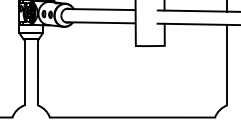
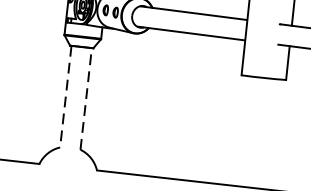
line: (37, 71) -> (85, 97), solid -> dashed
line: (24, 72) -> (65, 96), solid -> dashed

